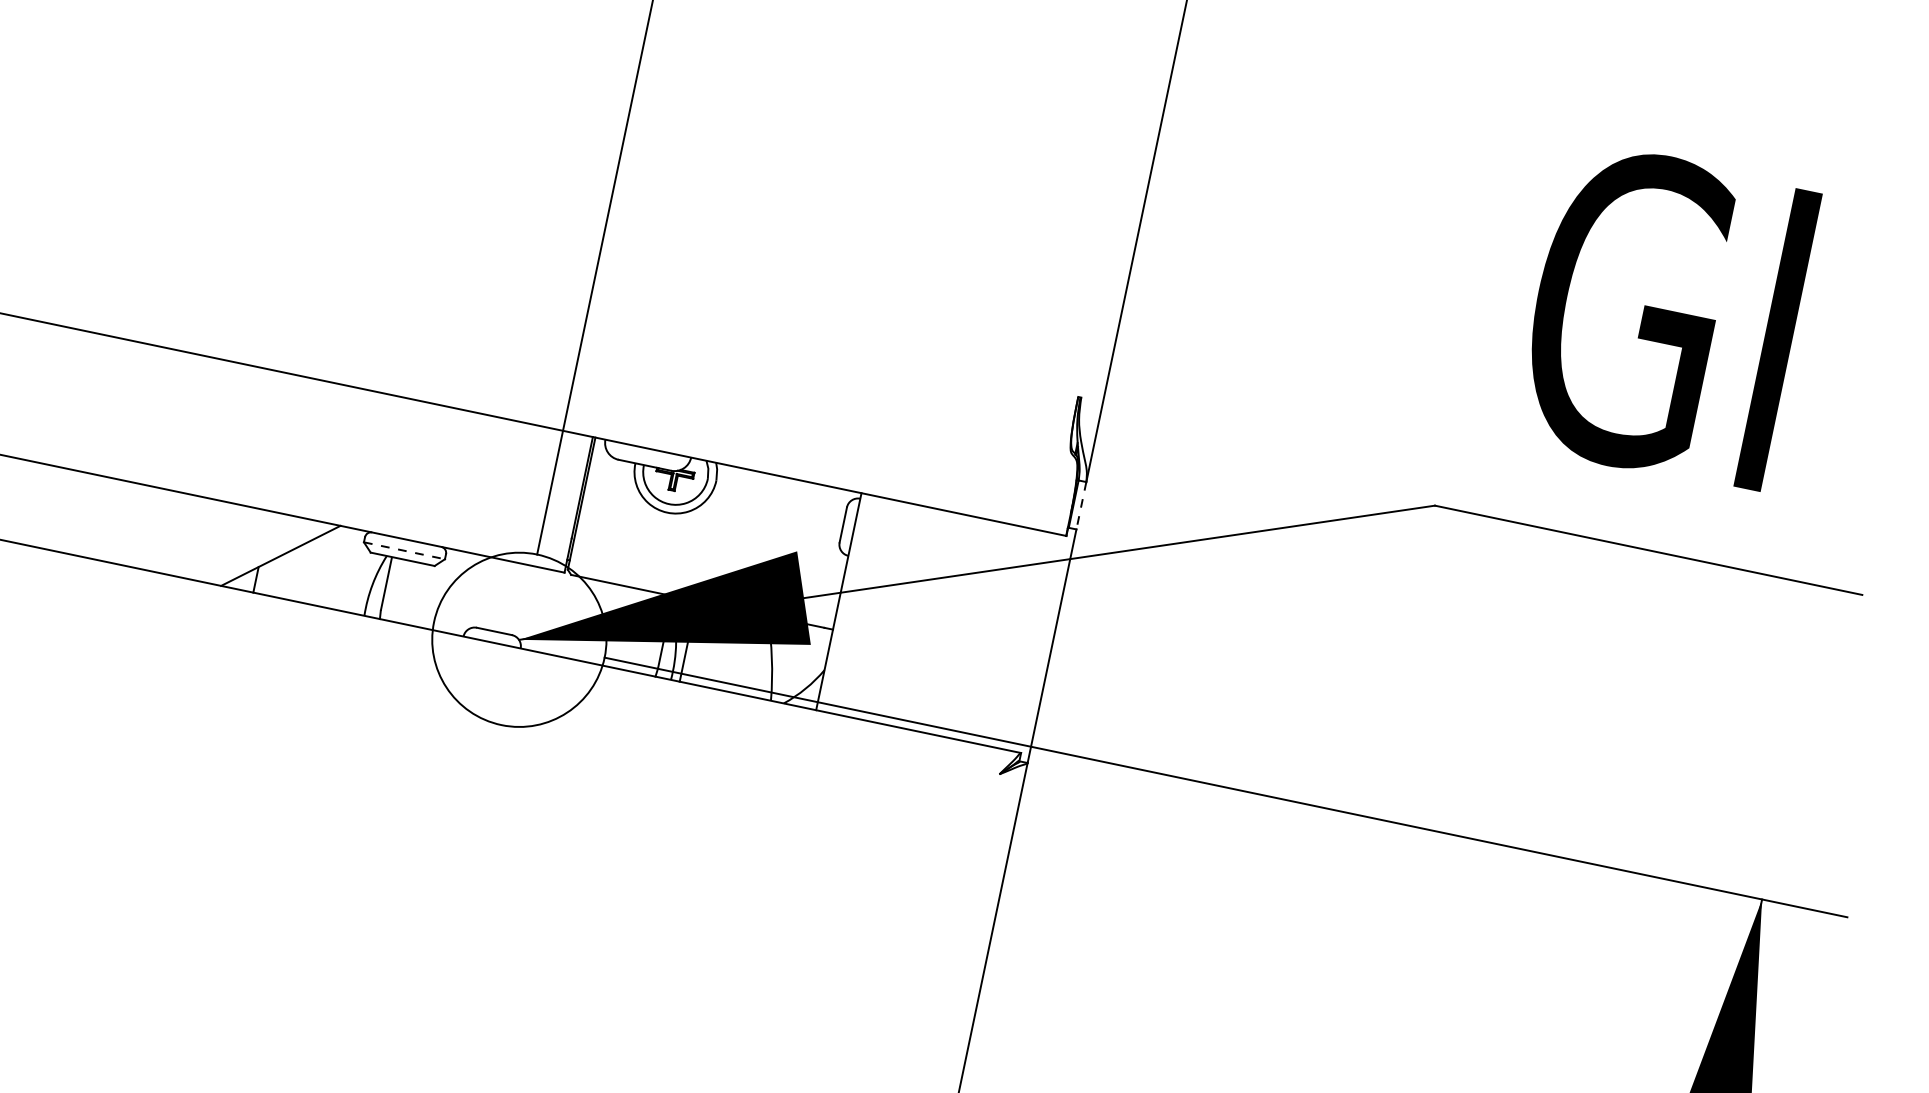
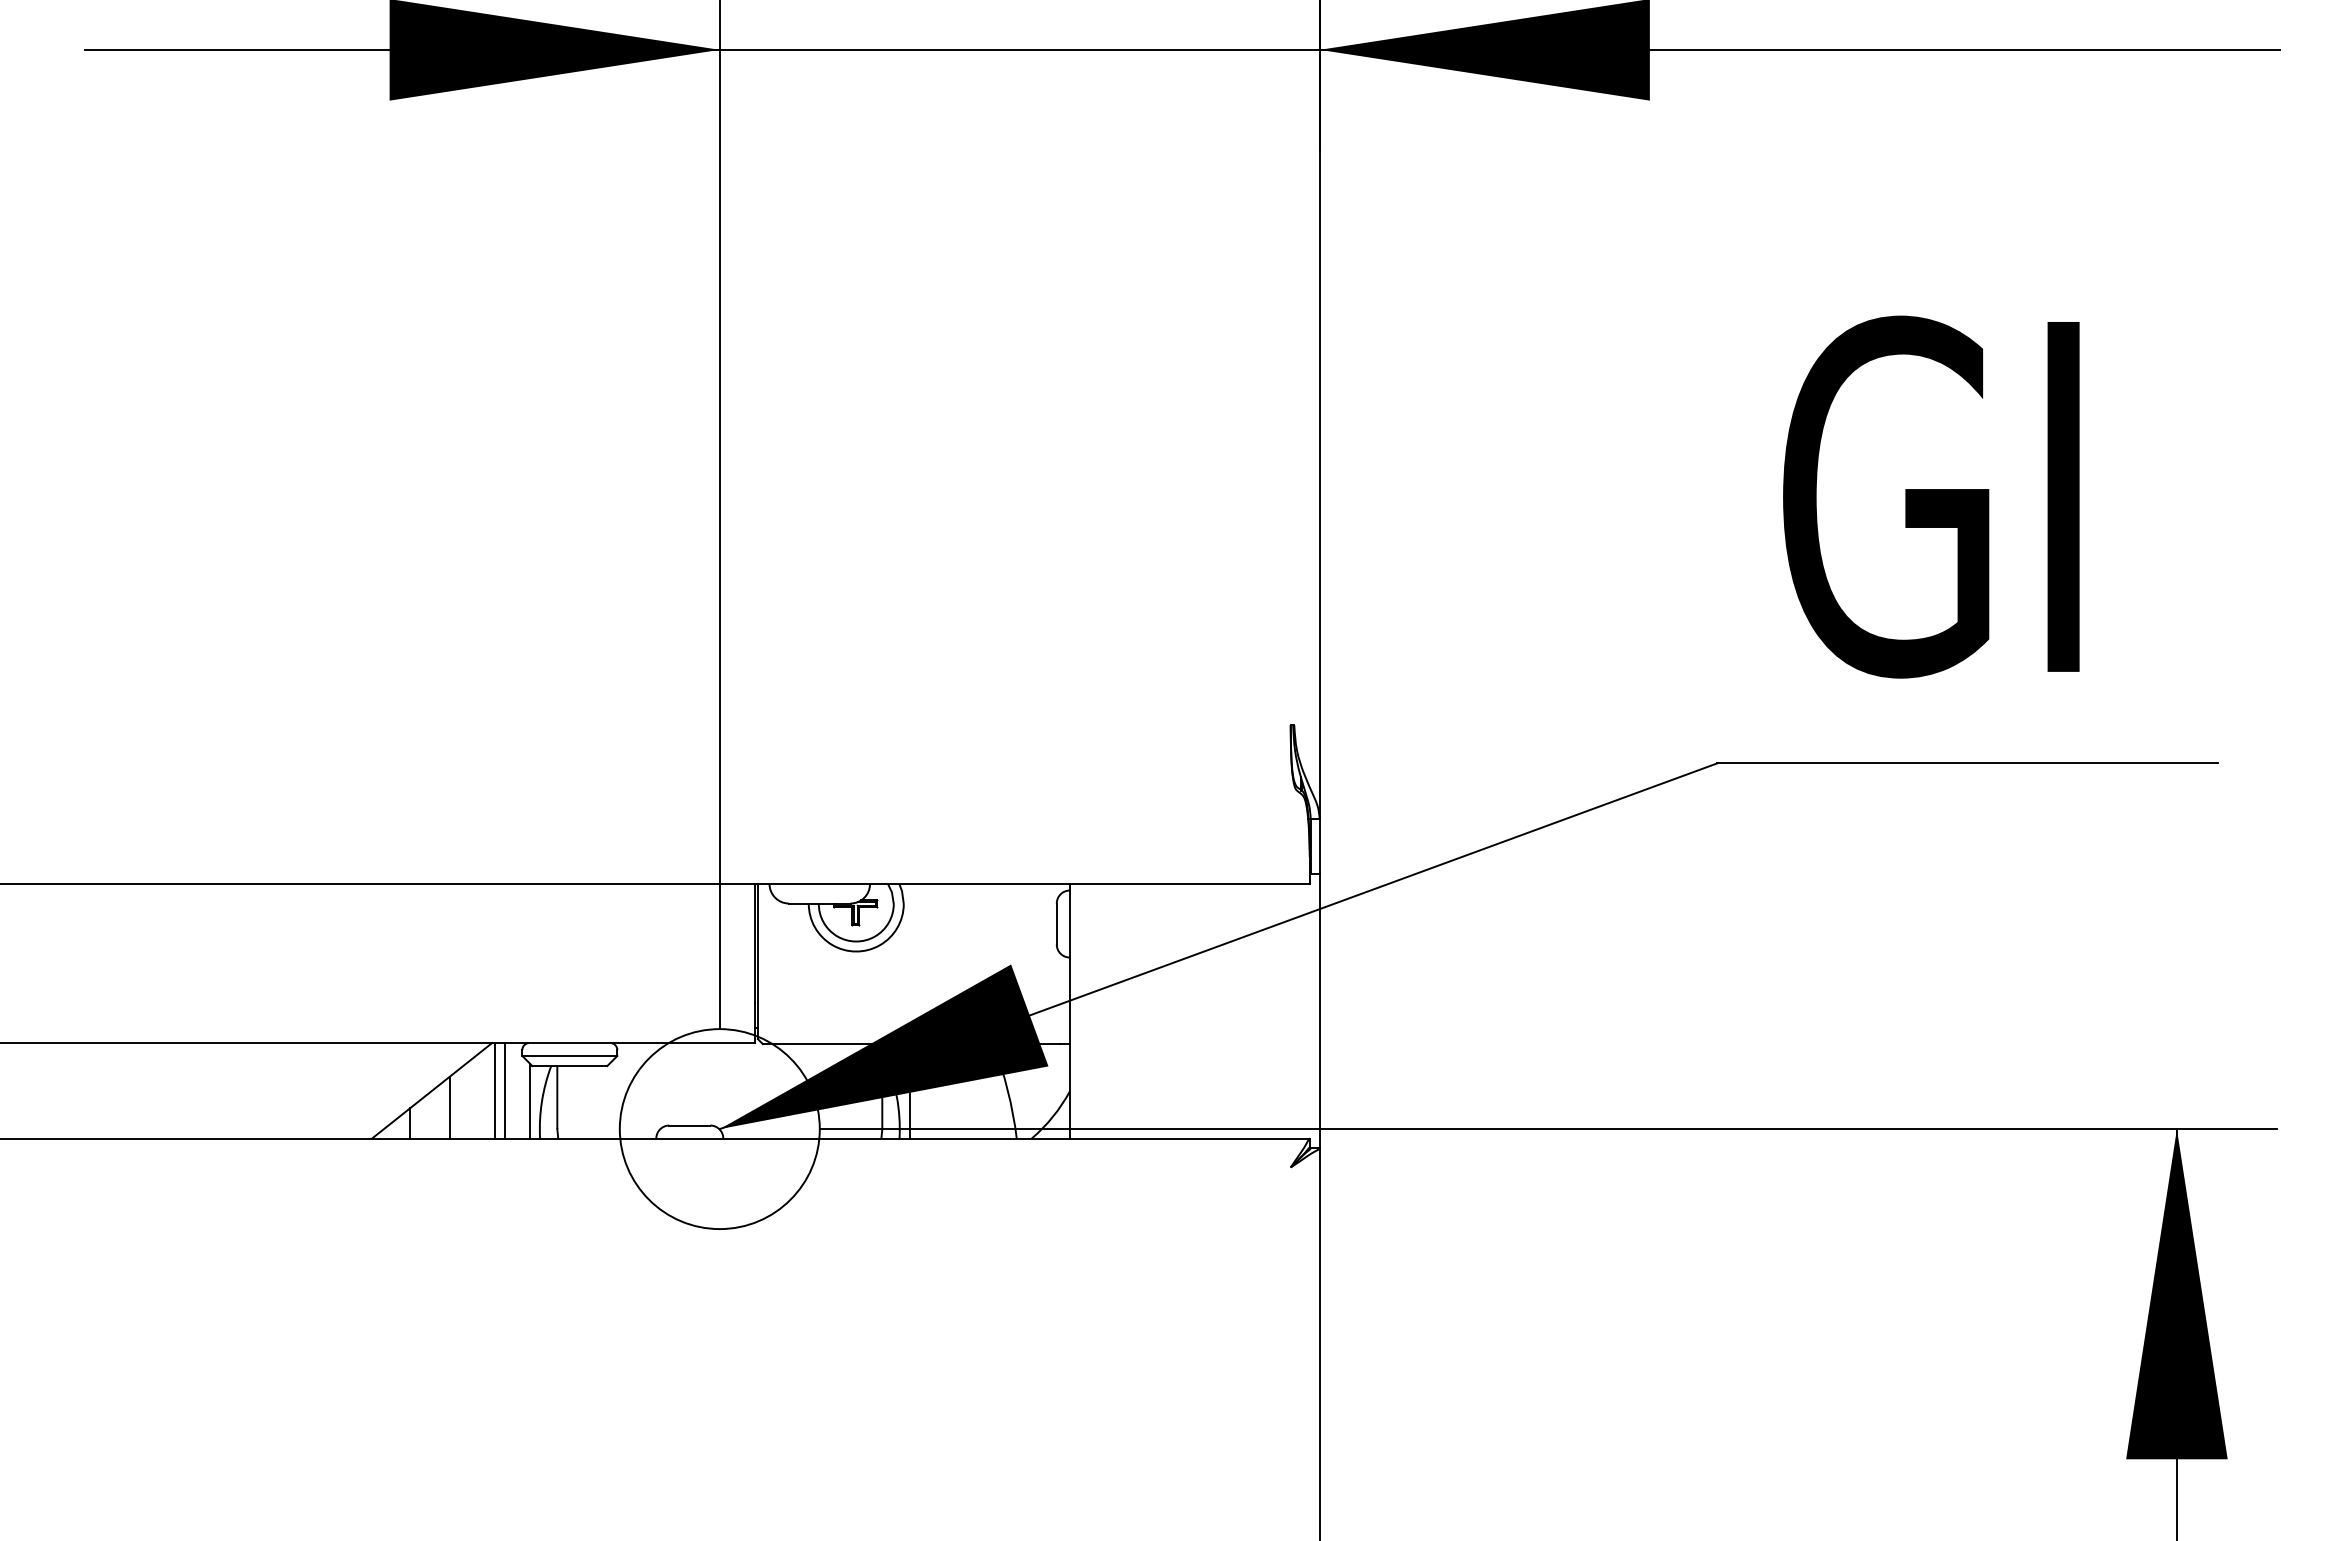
line: (1081, 505) -> (1319, 846), dashed -> solid
line: (404, 551) -> (570, 1056), dashed -> solid
line: (334, 566) -> (494, 1090), added
line: (342, 568) -> (504, 1090), added
line: (292, 573) -> (449, 1107), added
line: (362, 581) -> (529, 1100), added

